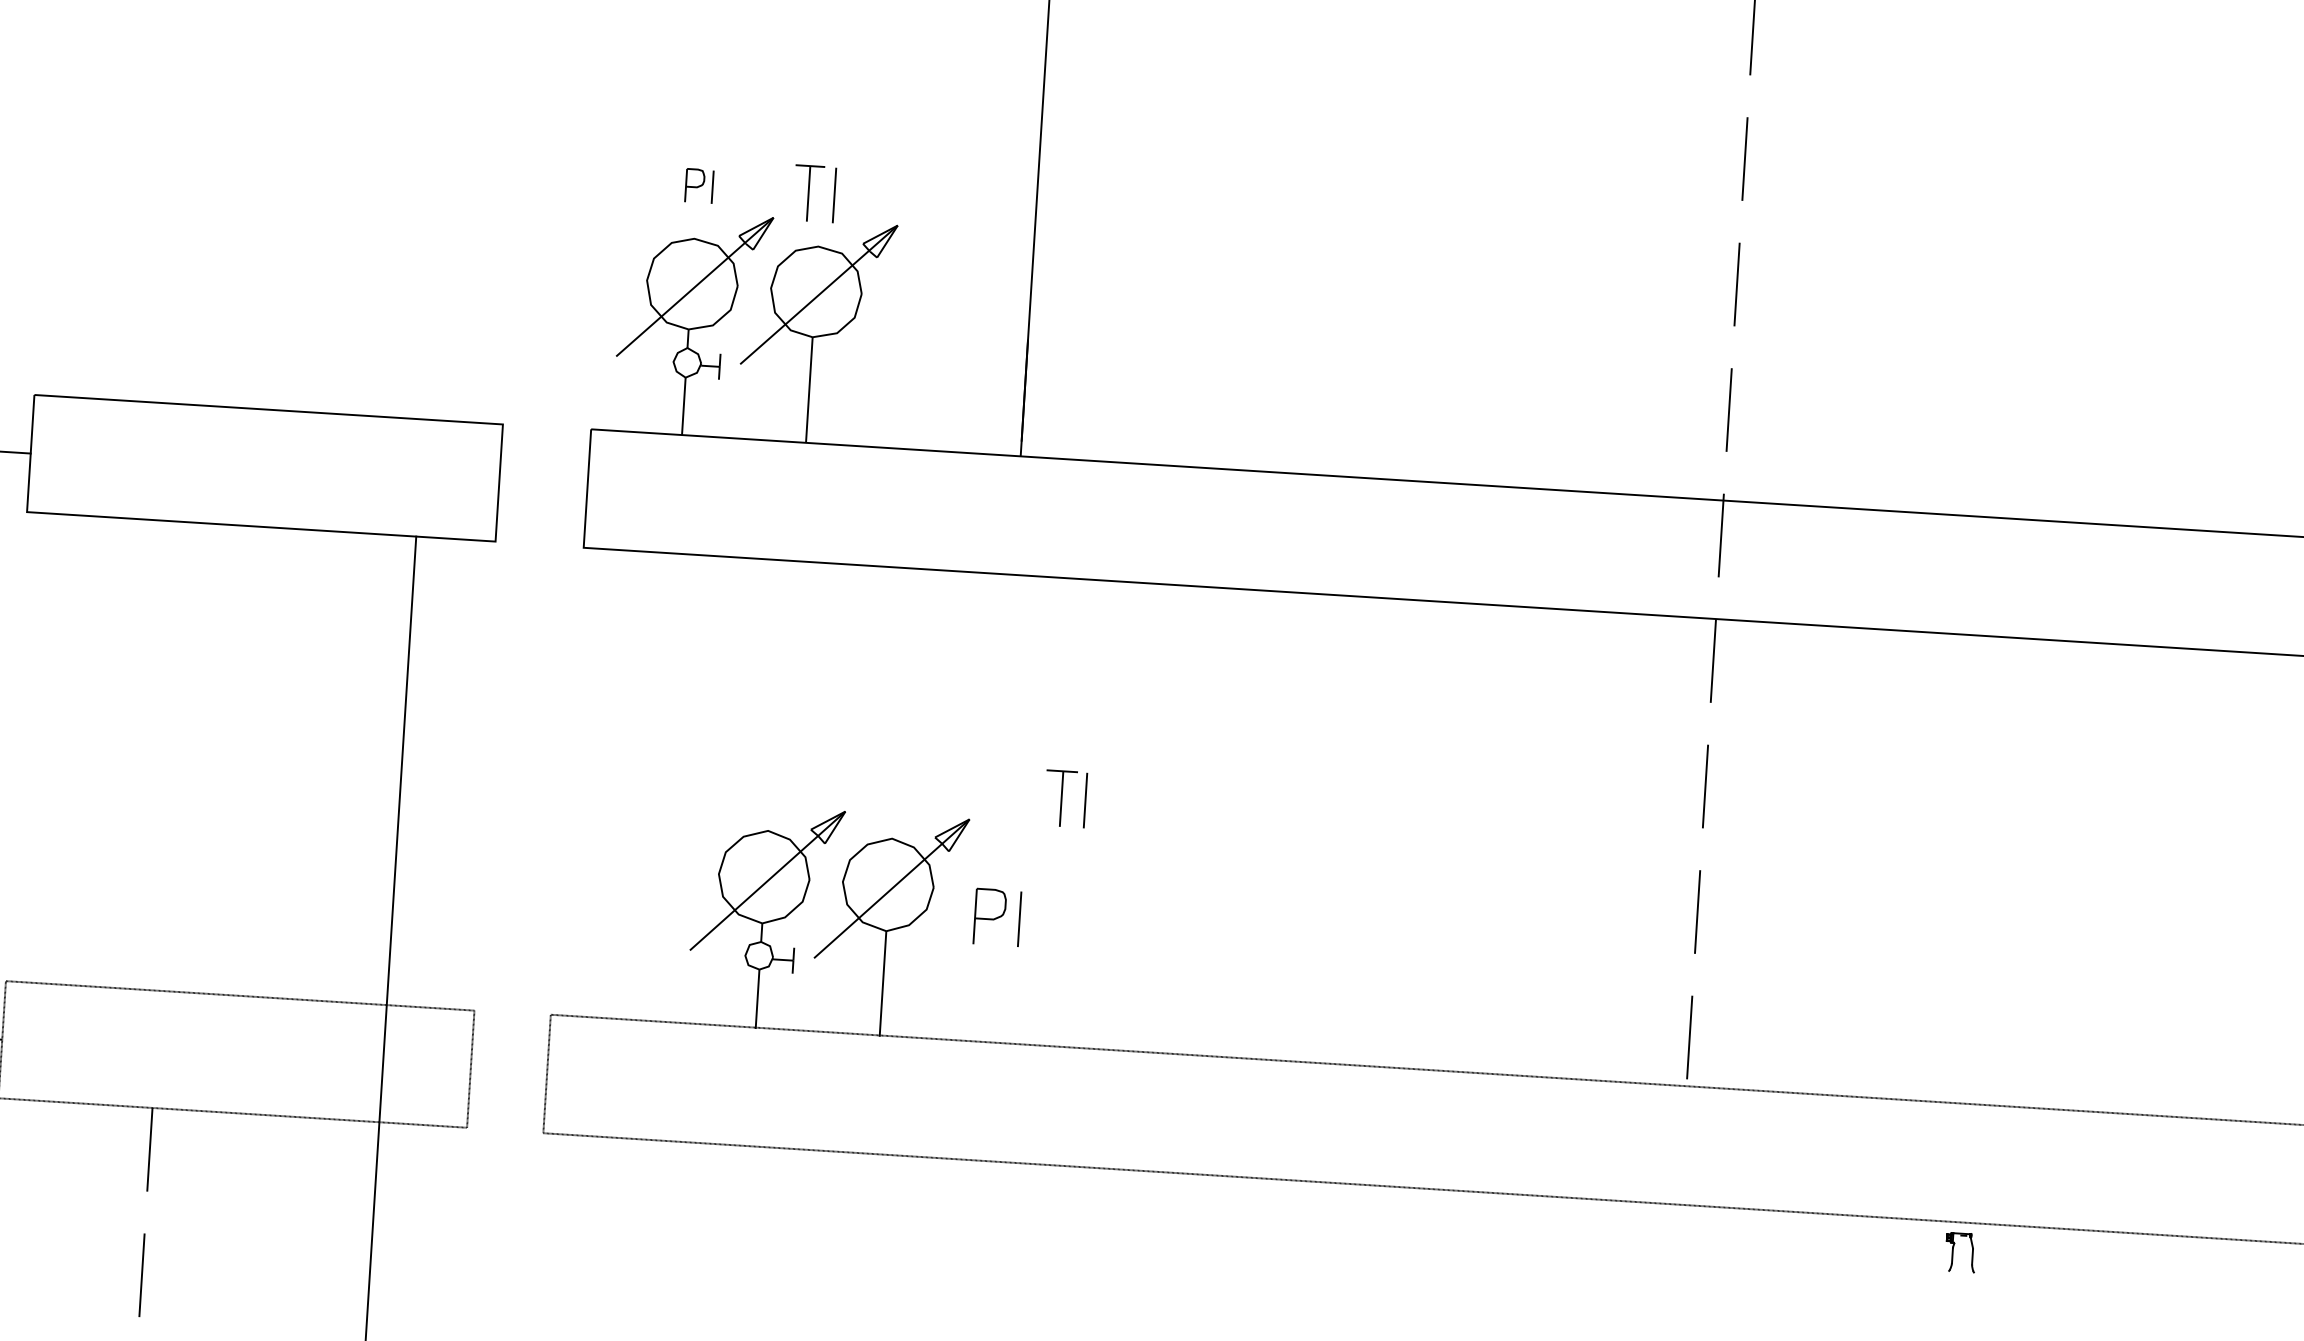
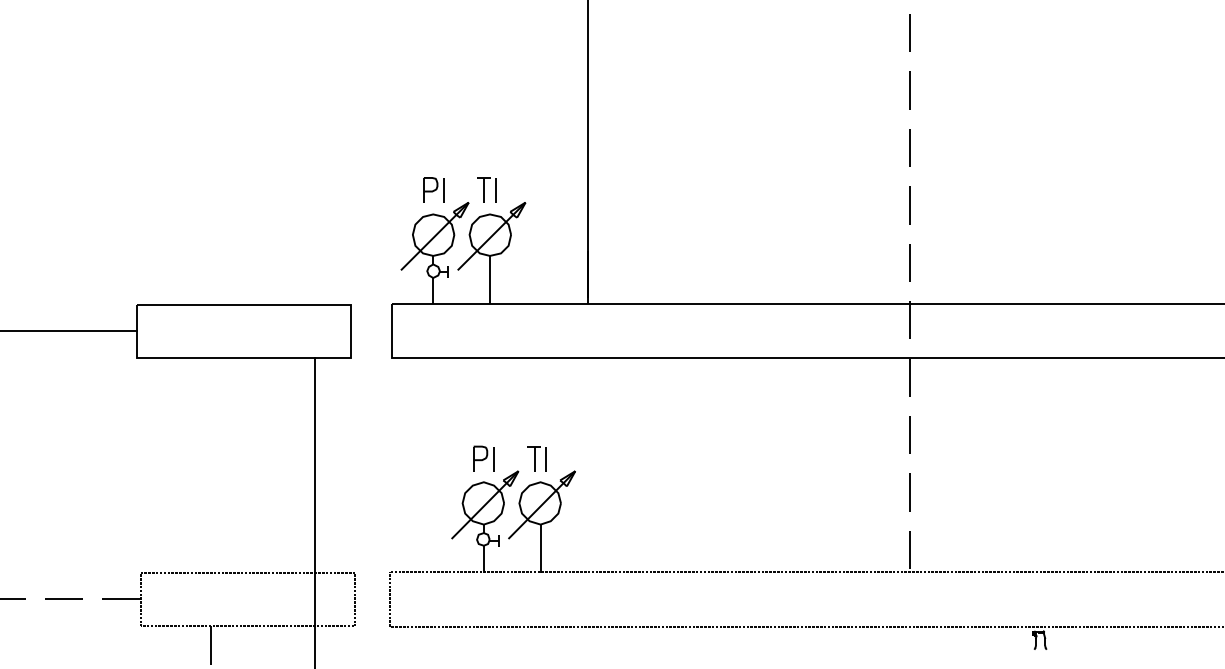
part: (698, 184) -> (433, 189), size x1.67
part: (1065, 797) -> (536, 458), moved
part: (996, 916) -> (483, 458), moved

